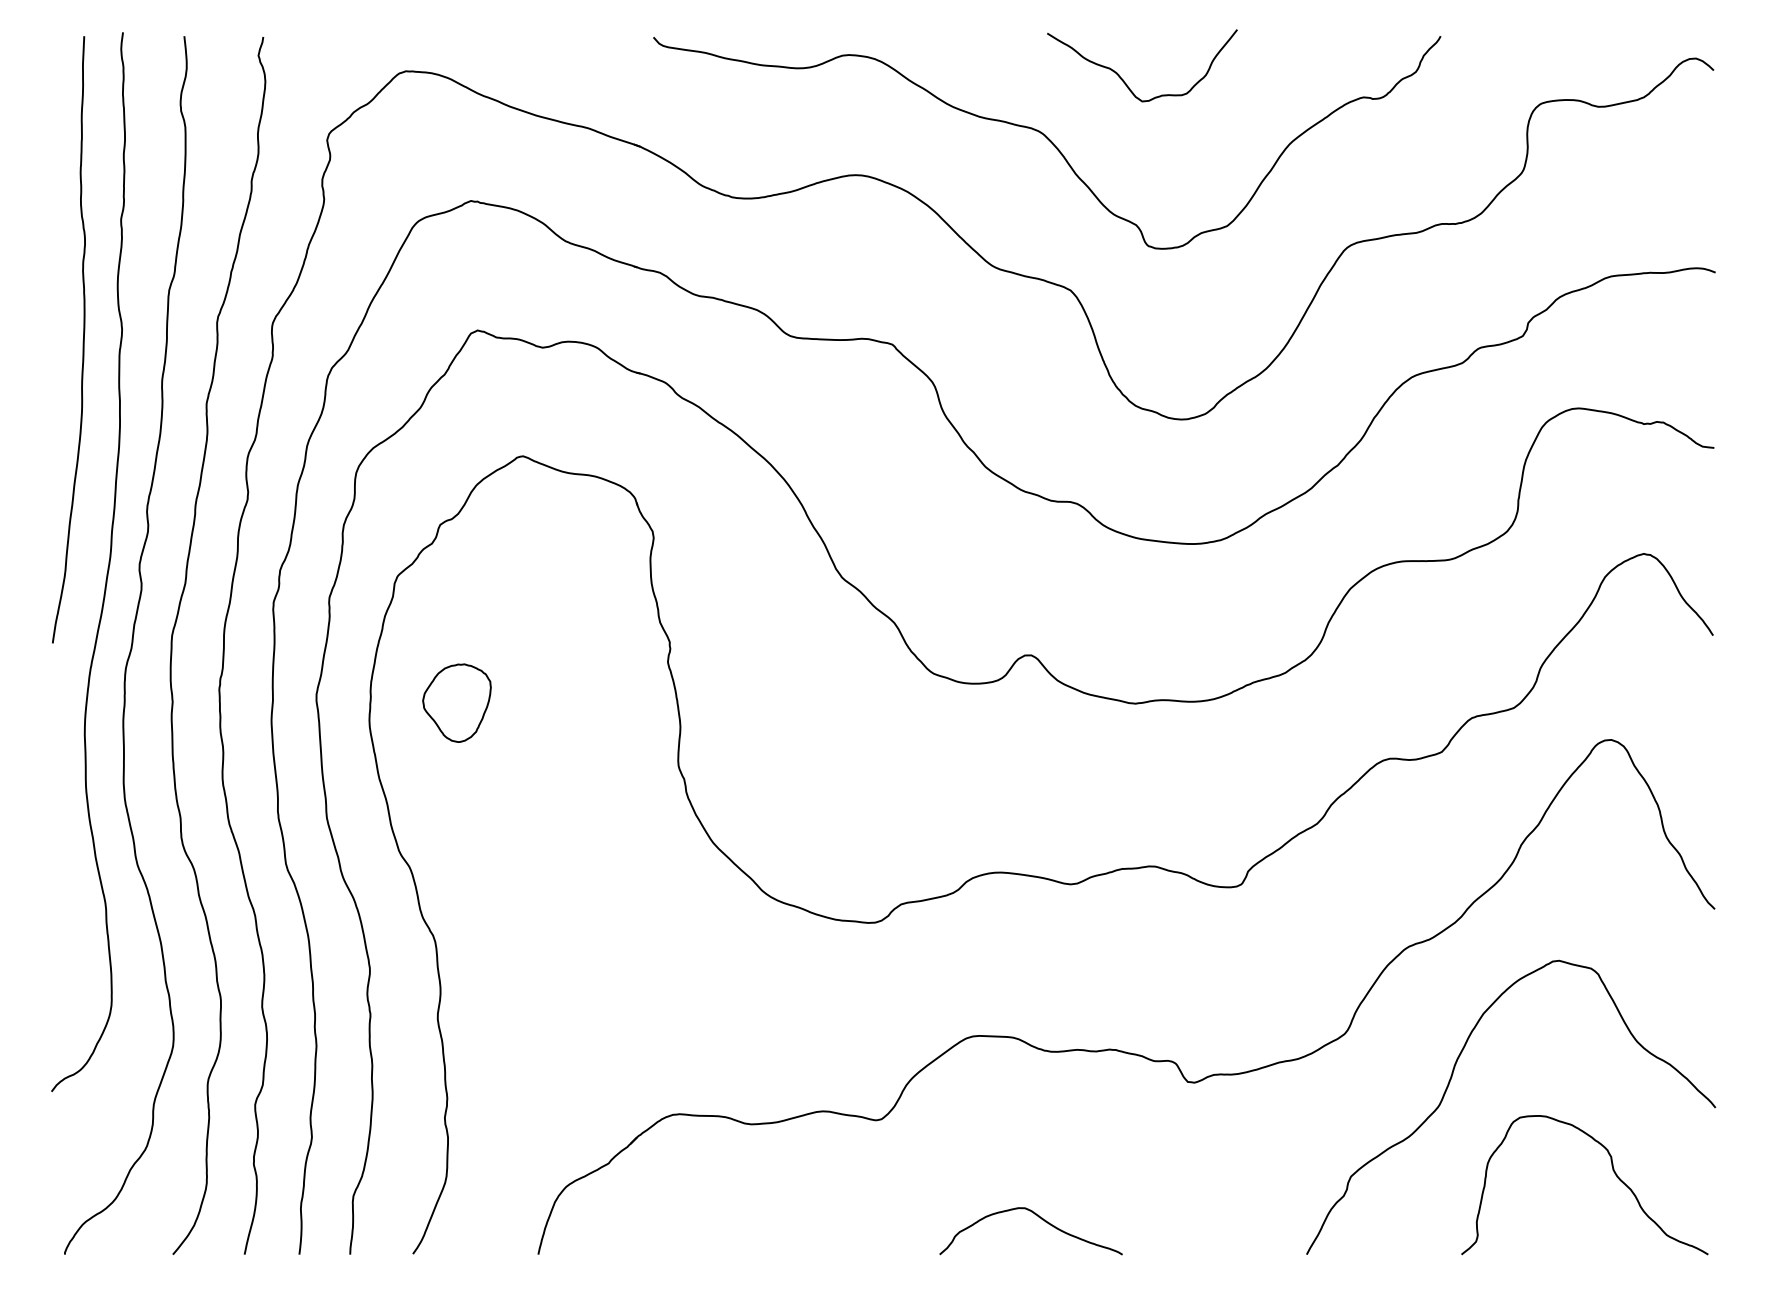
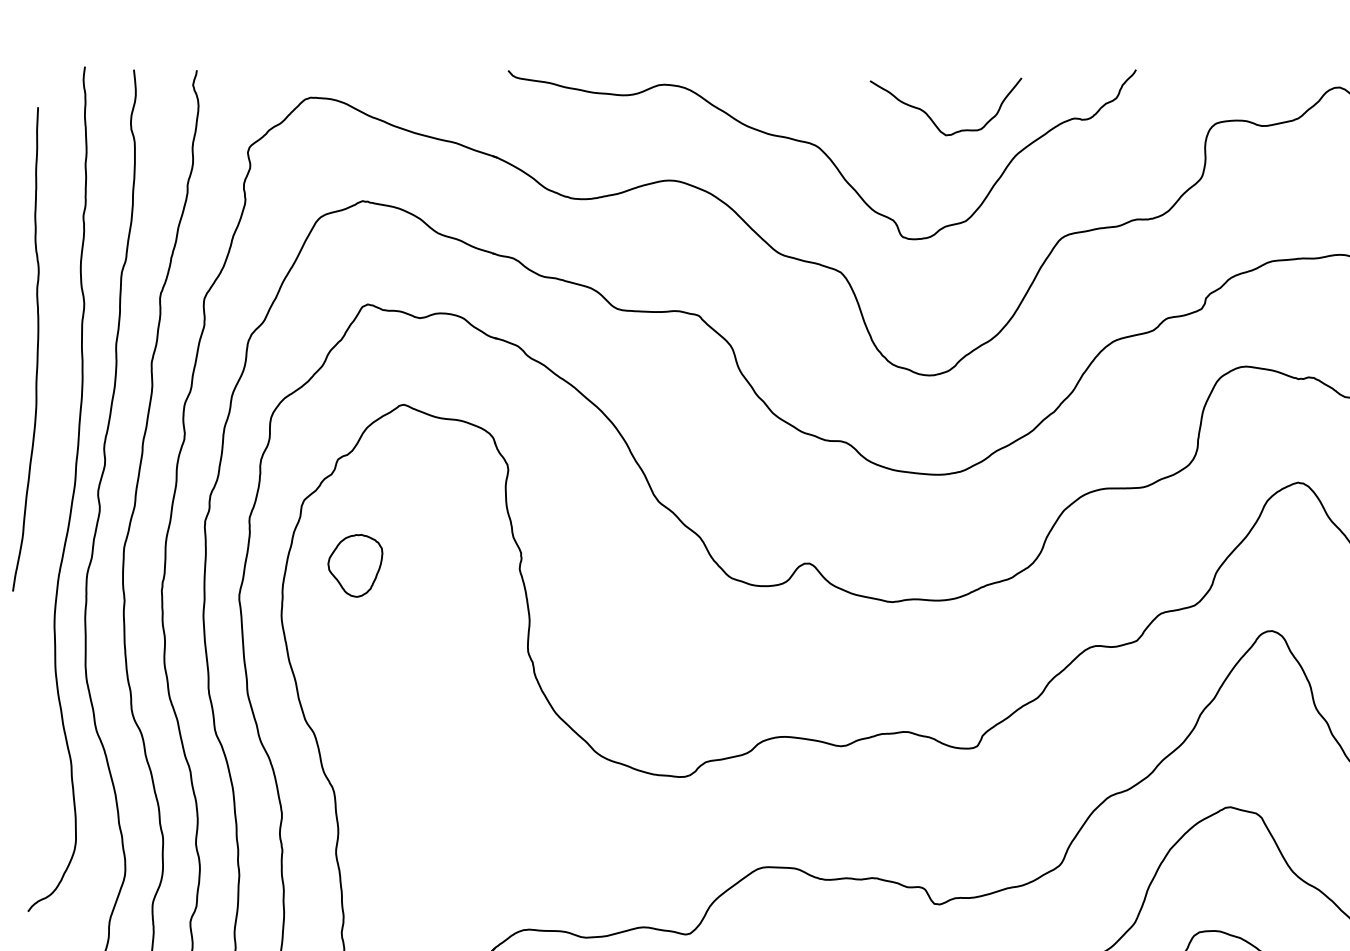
curve: (1124, 80) -> (931, 118), moved
curve: (82, 340) -> (36, 349), moved
part: (456, 702) -> (355, 565), moved

